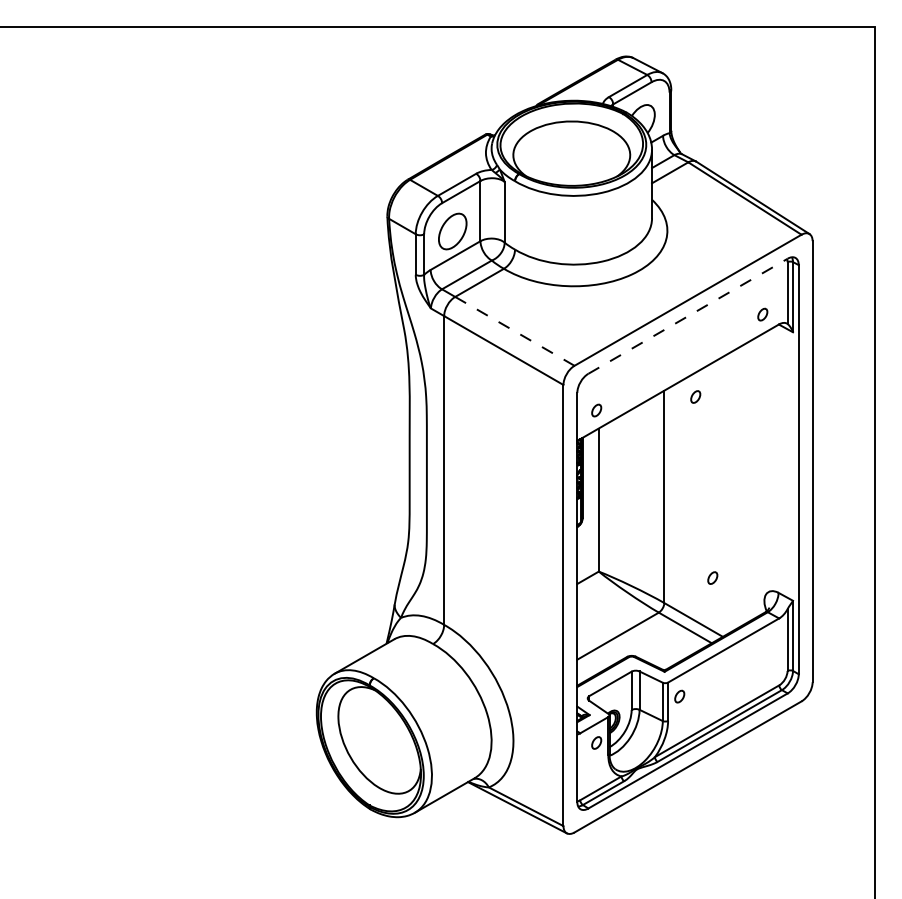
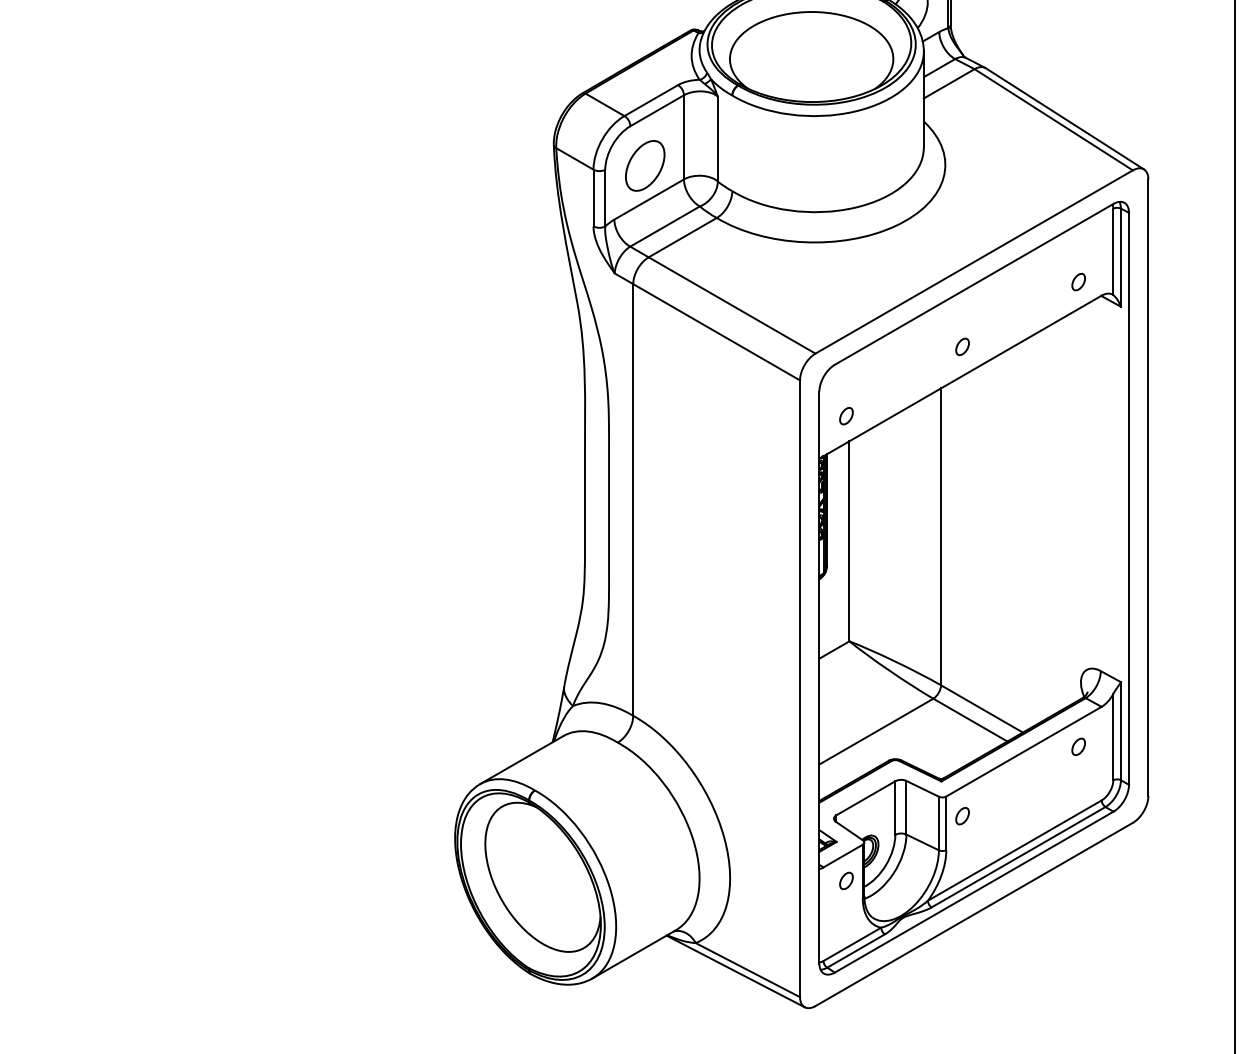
line: (688, 316) -> (974, 284), dashed -> solid
line: (514, 331) -> (731, 305), dashed -> solid
part: (695, 396) -> (962, 346), moved
part: (712, 577) -> (1078, 746), moved

